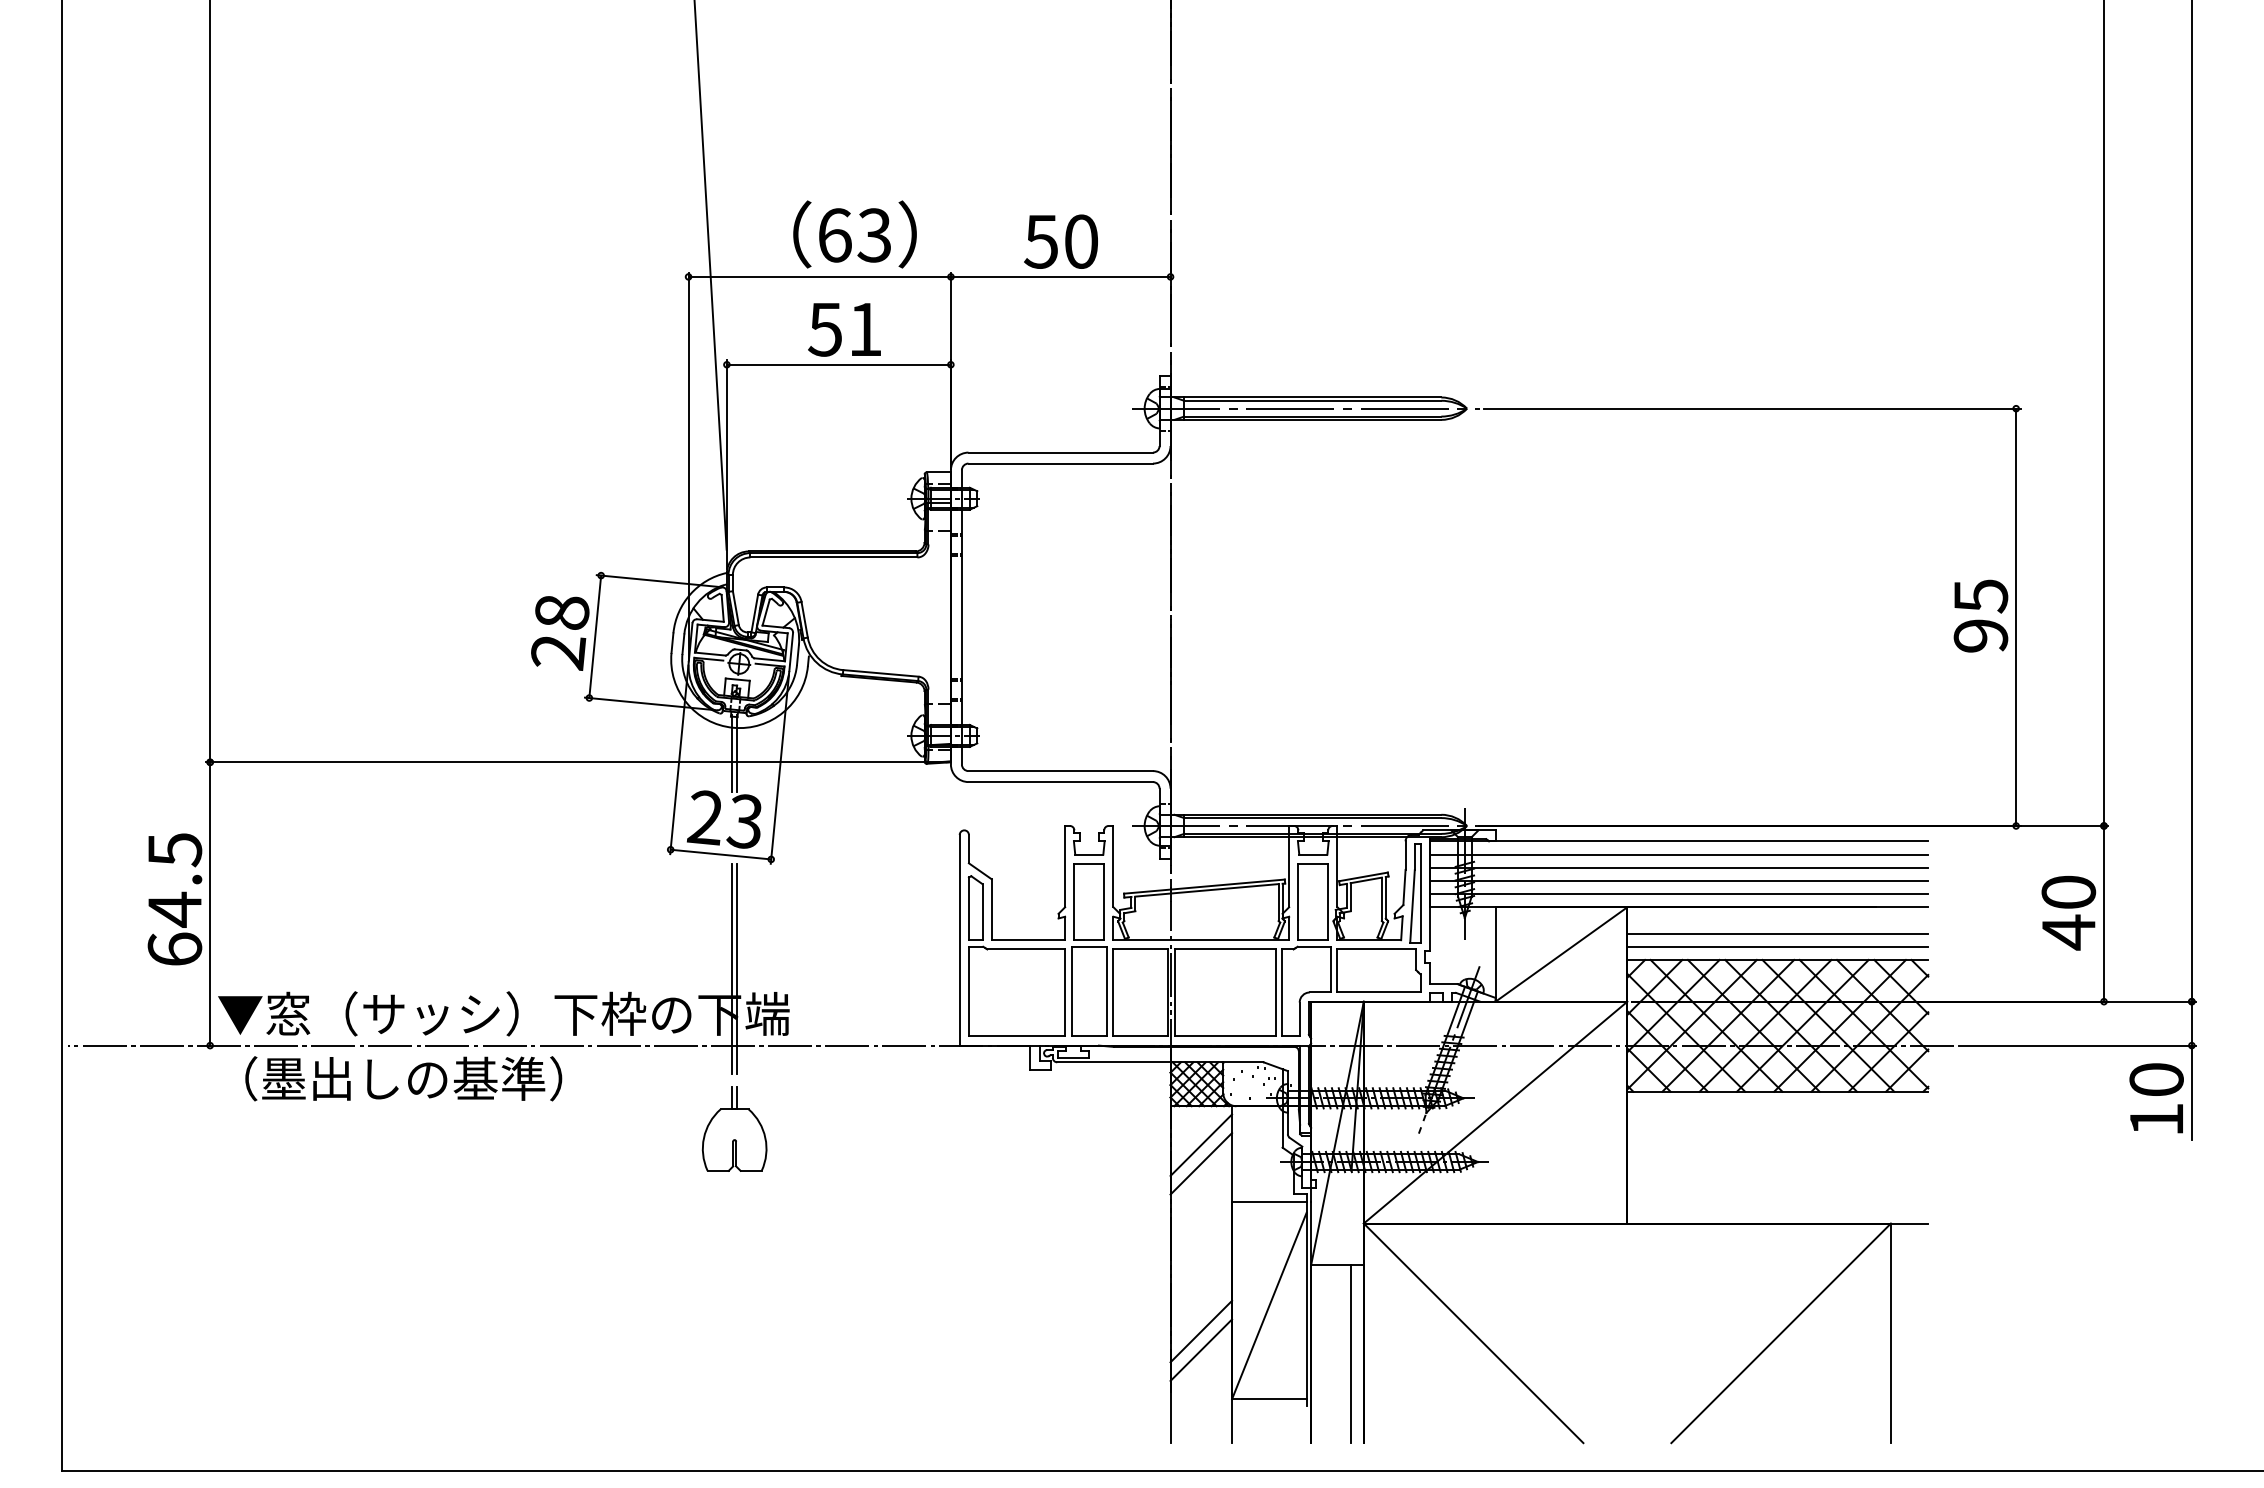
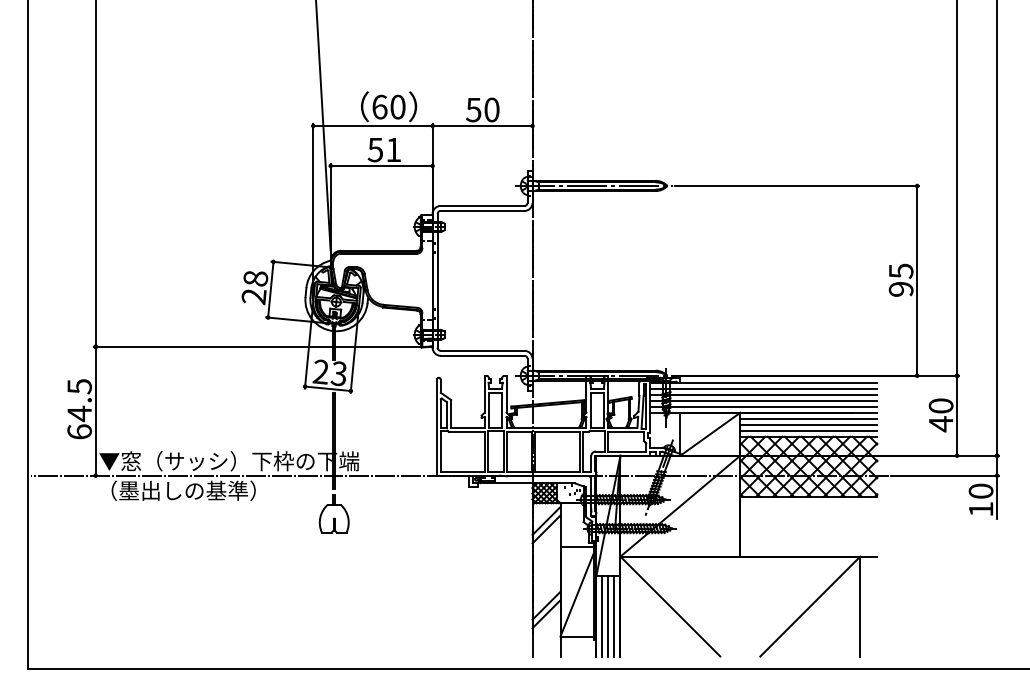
text: (873, 233) -> (397, 106), 63 -> 60
line: (1777, 919) -> (808, 418), added
line: (1324, 1352) -> (602, 615), added
line: (1337, 1352) -> (608, 615), added

